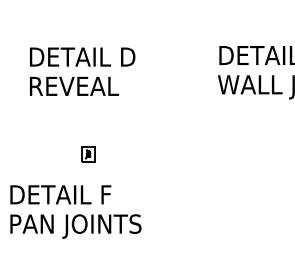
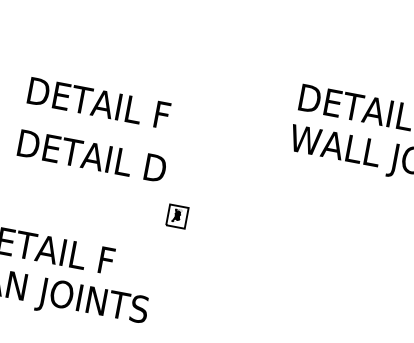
text: (82, 56) -> (92, 155), moved
text: (81, 85) -> (100, 102), REVEAL -> DETAIL F
part: (88, 154) -> (177, 216), moved

